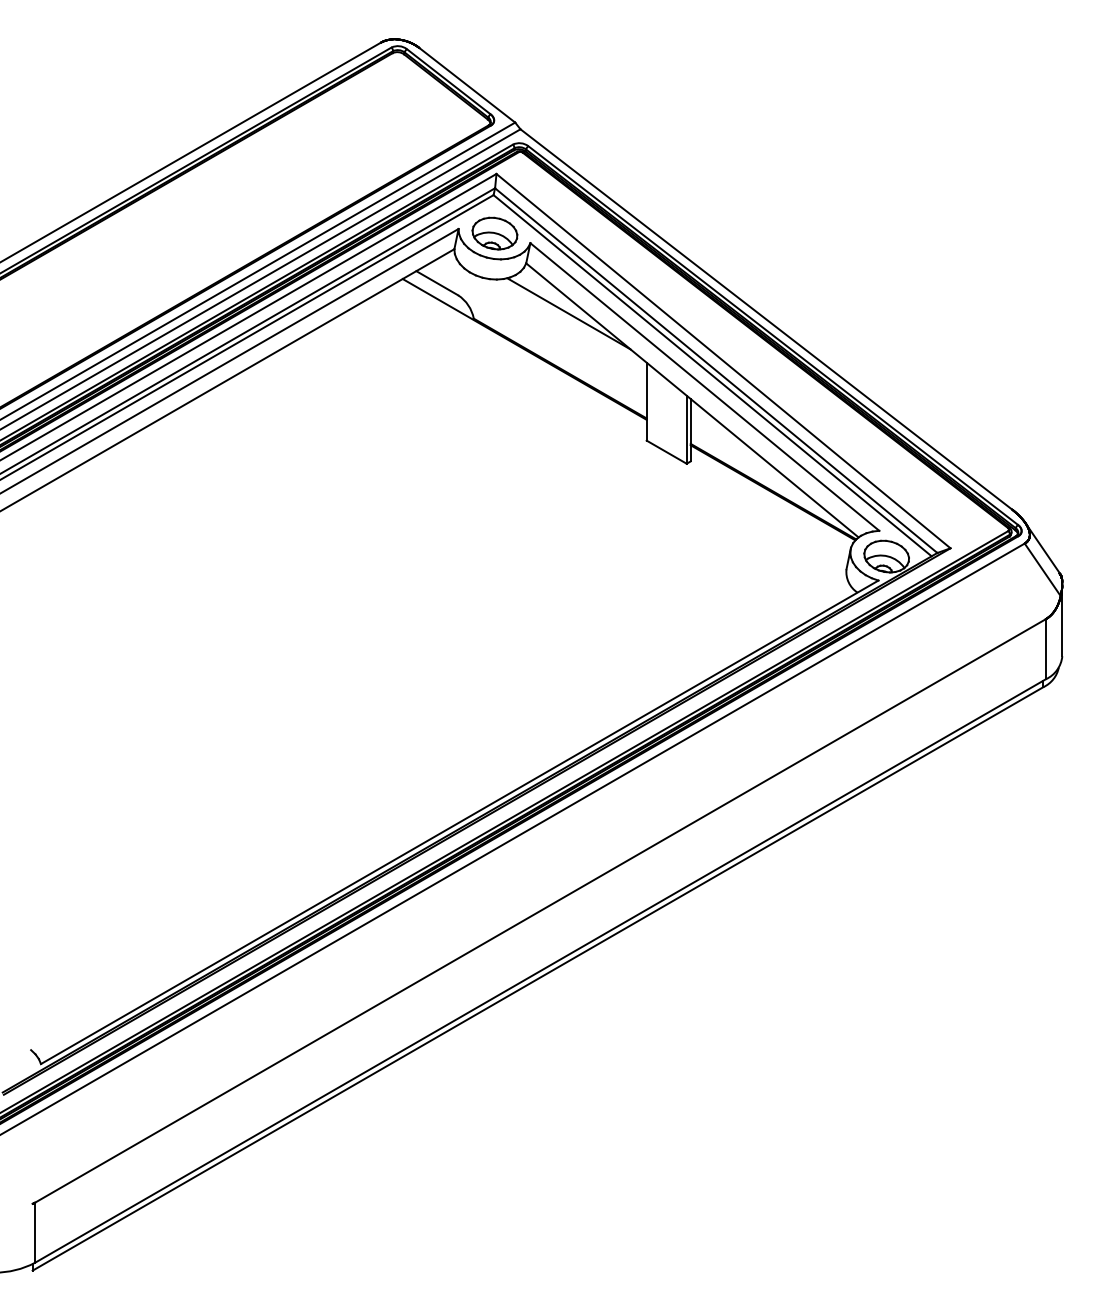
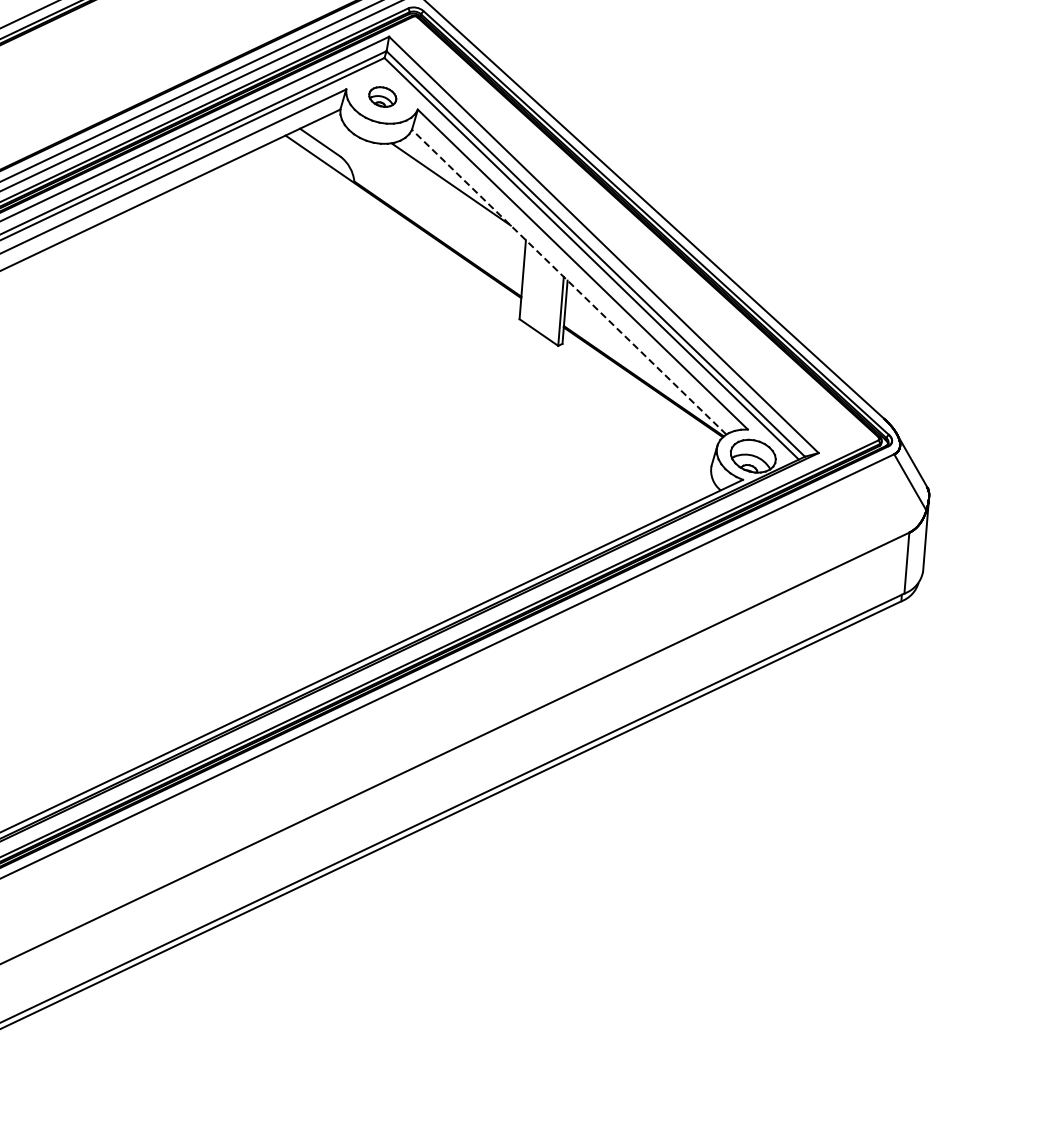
part: (494, 233) -> (382, 96), size x0.6
line: (692, 400) -> (569, 282), solid -> dashed

